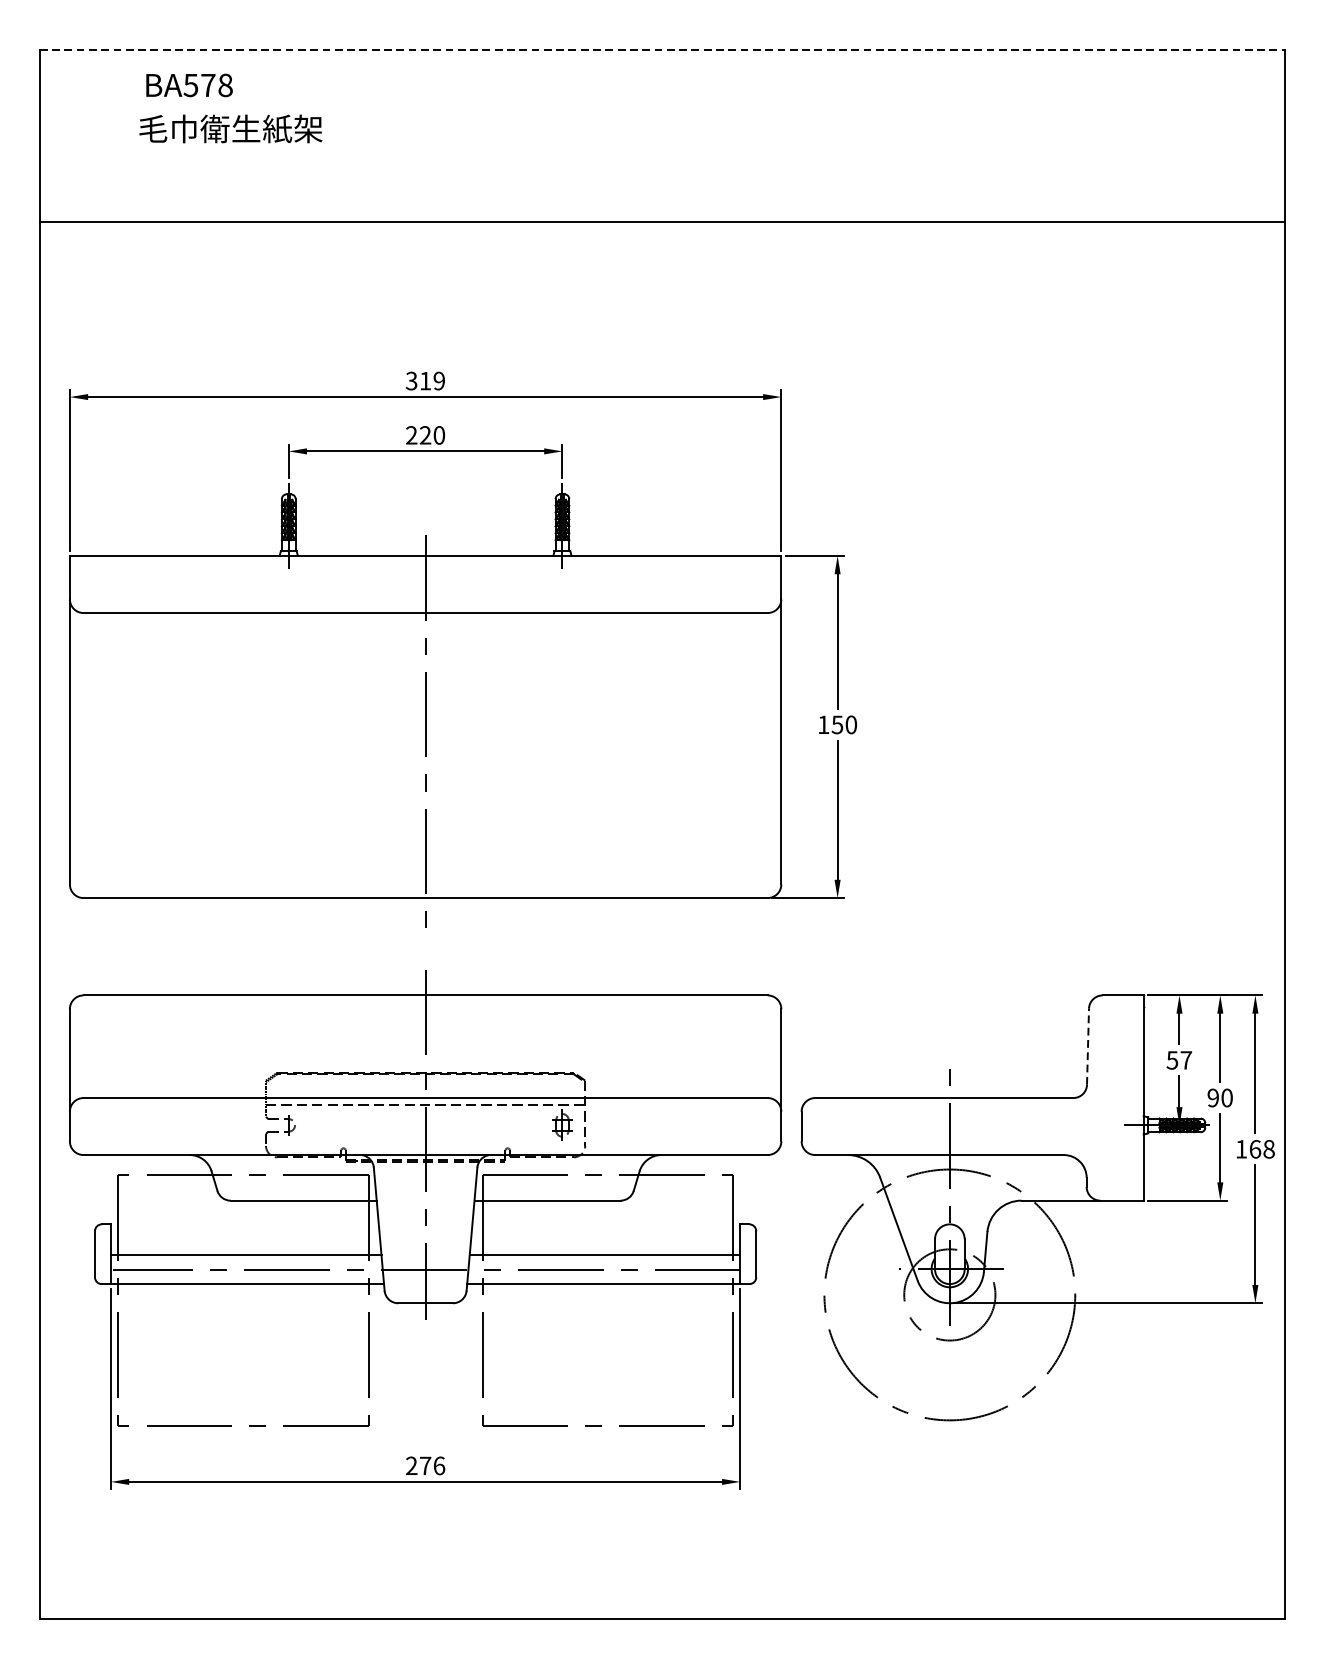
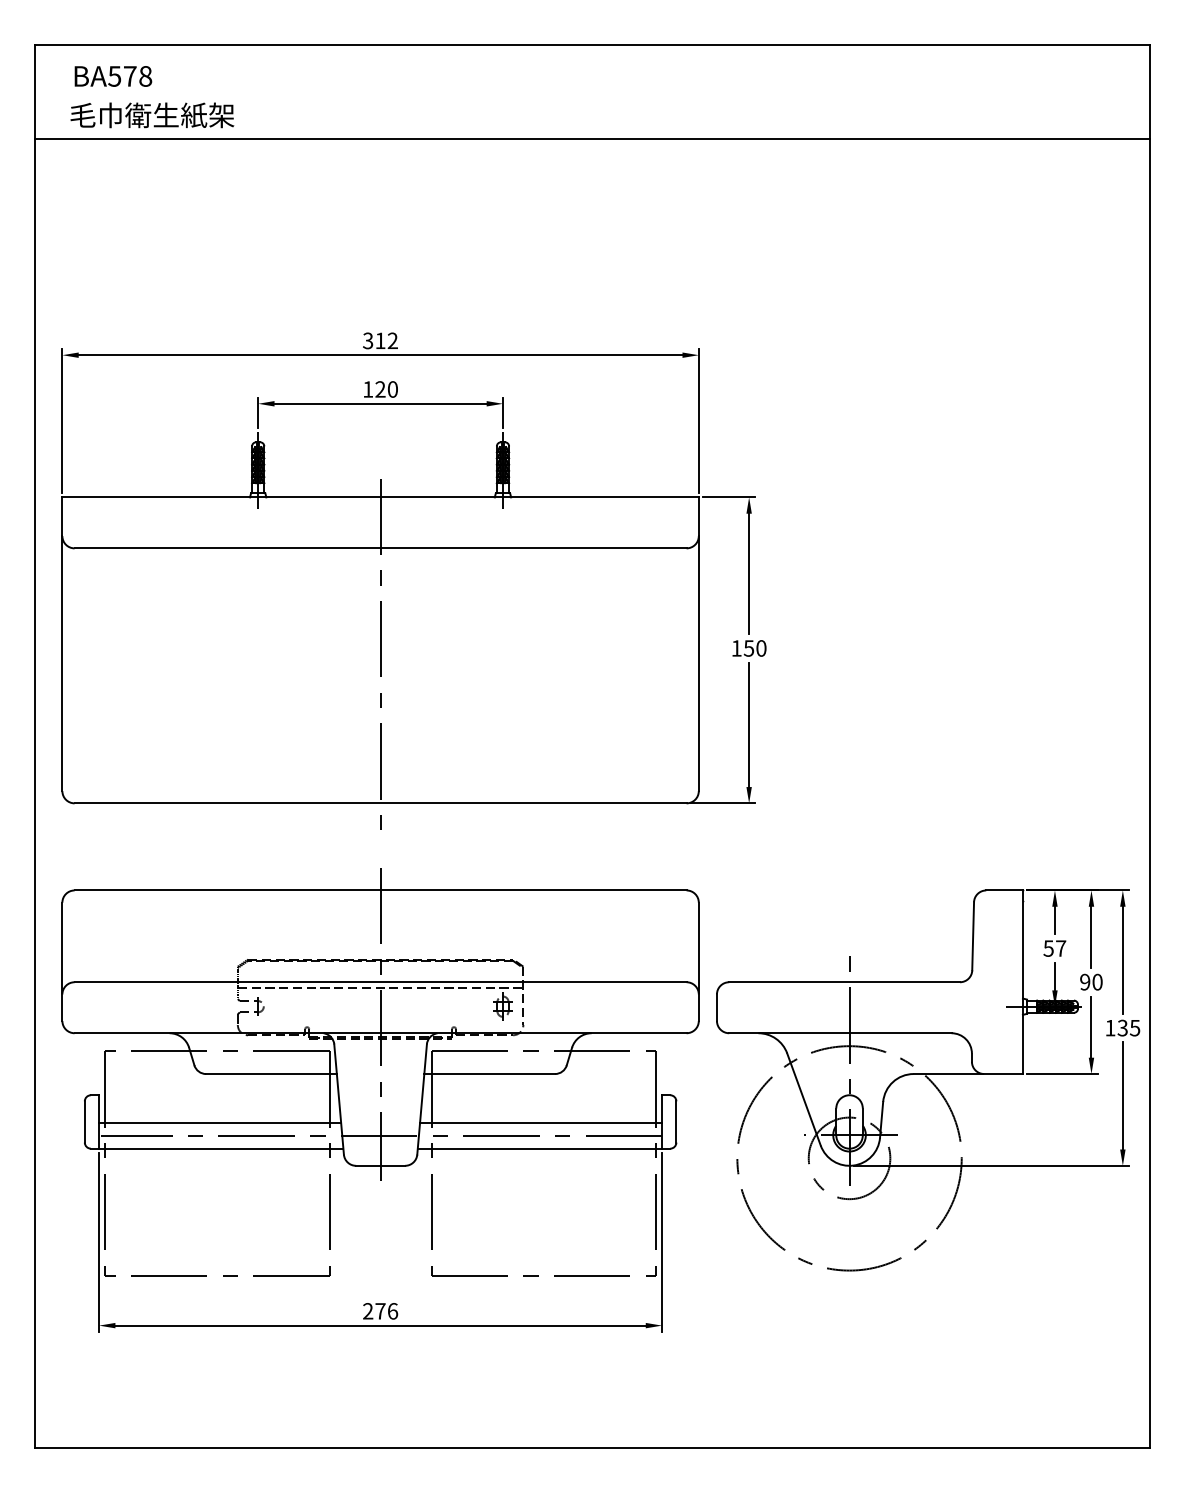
line: (662, 49) -> (592, 44), dashed -> solid
text: (189, 85) -> (113, 76), moved
text: (230, 129) -> (152, 115), moved
line: (662, 221) -> (592, 138), moved
text: (438, 381) -> (392, 341), 319 -> 312
text: (412, 435) -> (368, 389), 220 -> 120
line: (1088, 1046) -> (973, 936), dashed -> solid
text: (1261, 1148) -> (1128, 1027), 168 -> 135

